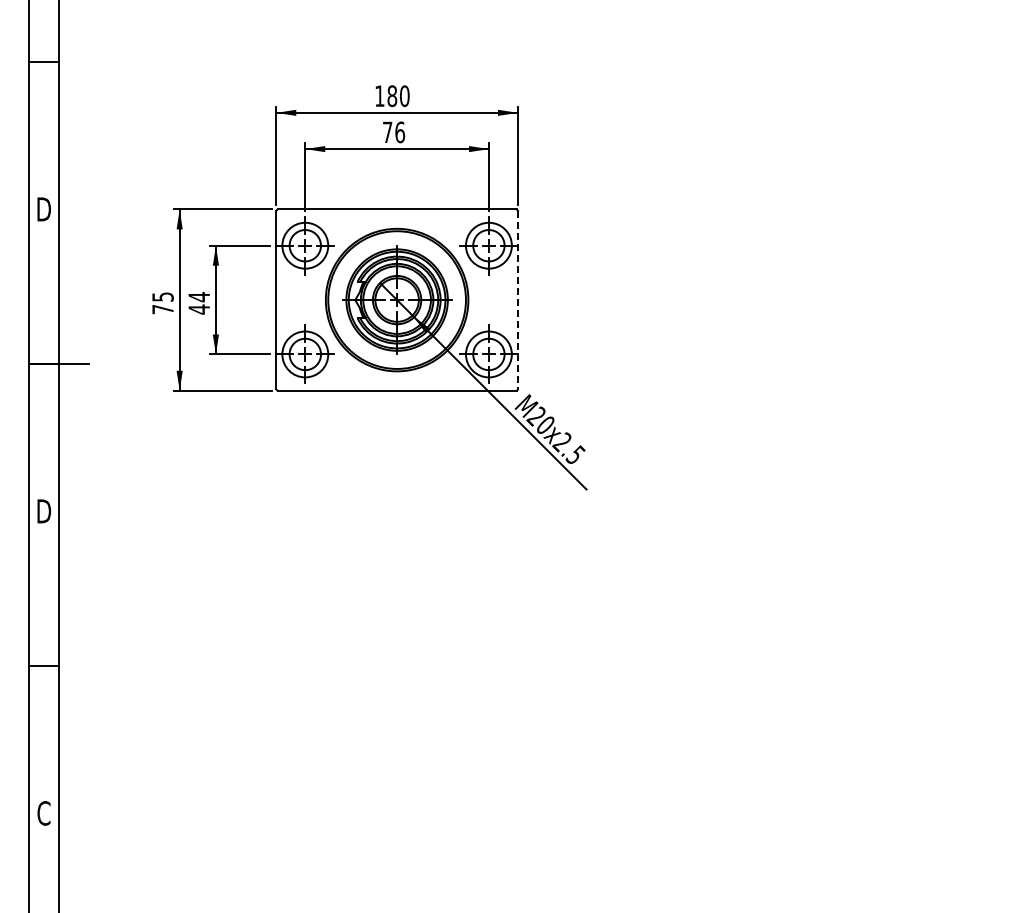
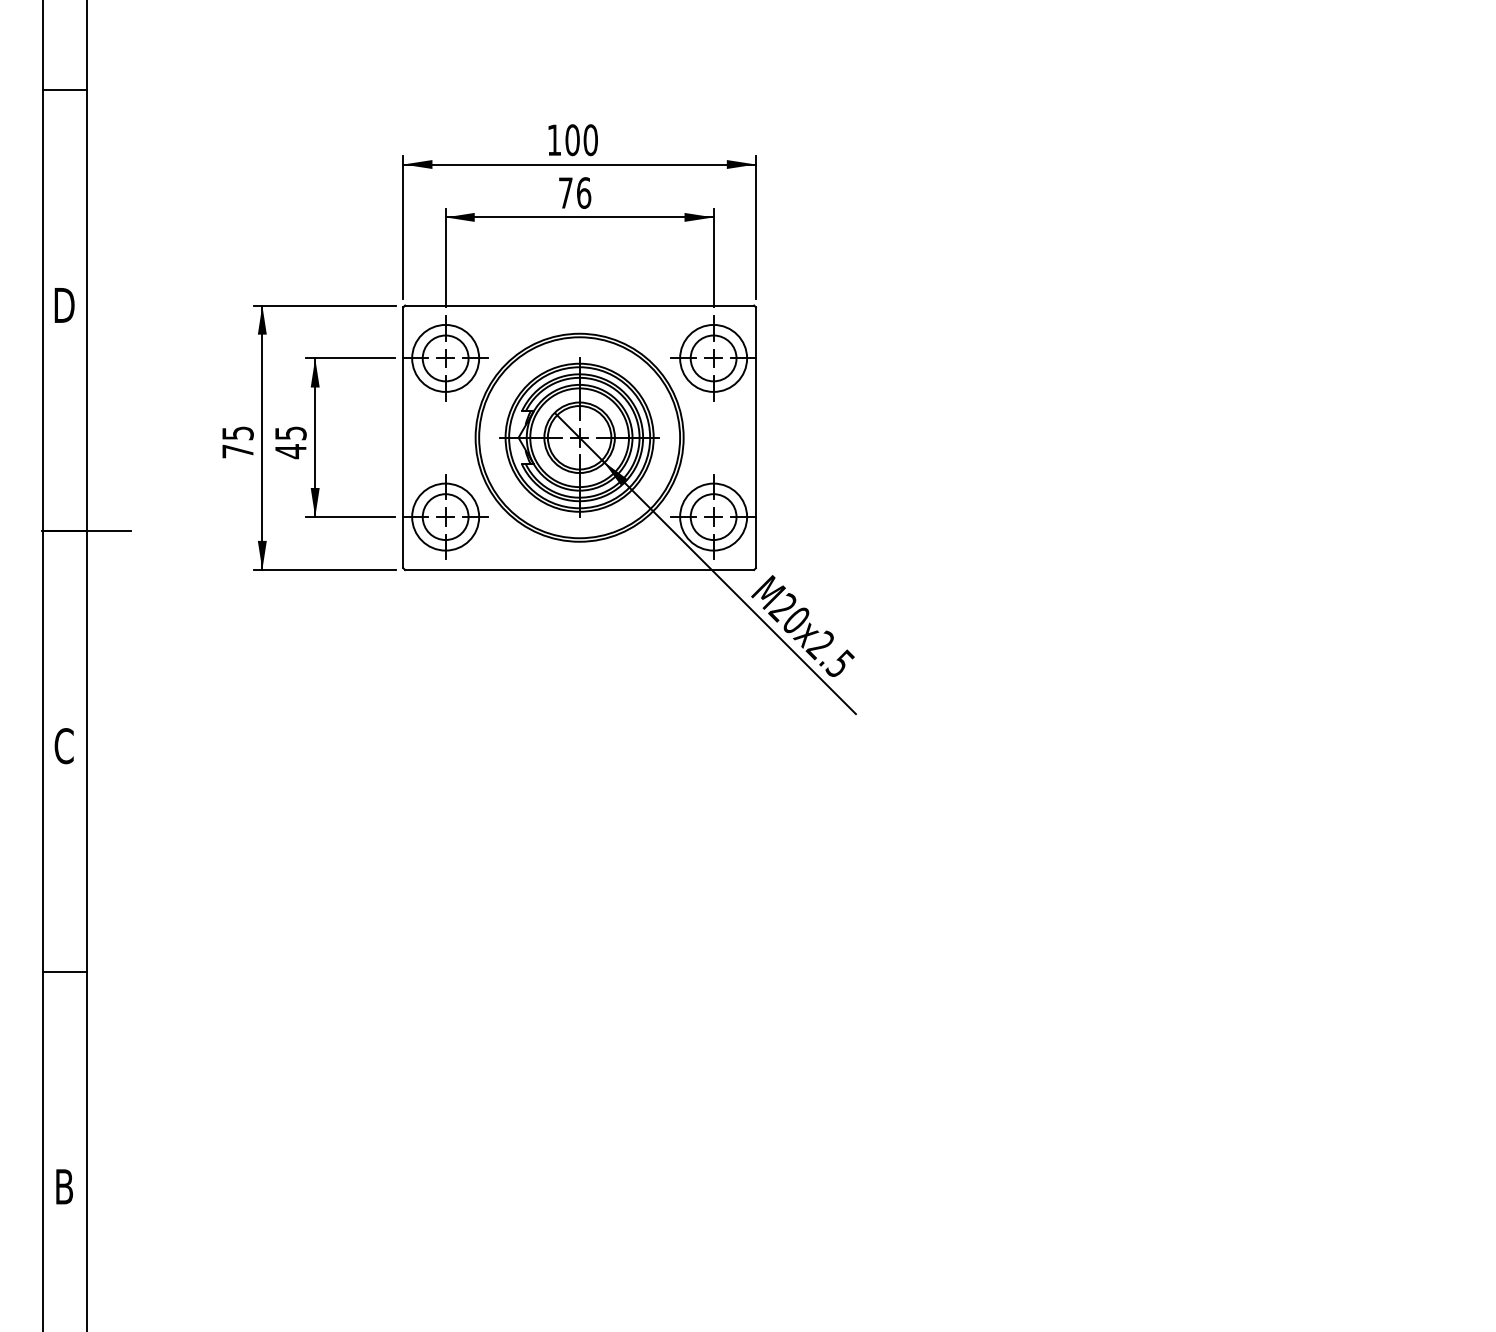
text: (392, 95) -> (572, 139), 180 -> 100
text: (199, 297) -> (291, 433), 44 -> 45
line: (517, 300) -> (755, 438), dashed -> solid
text: (44, 511) -> (65, 746), D -> C
text: (43, 813) -> (63, 1186), C -> B

